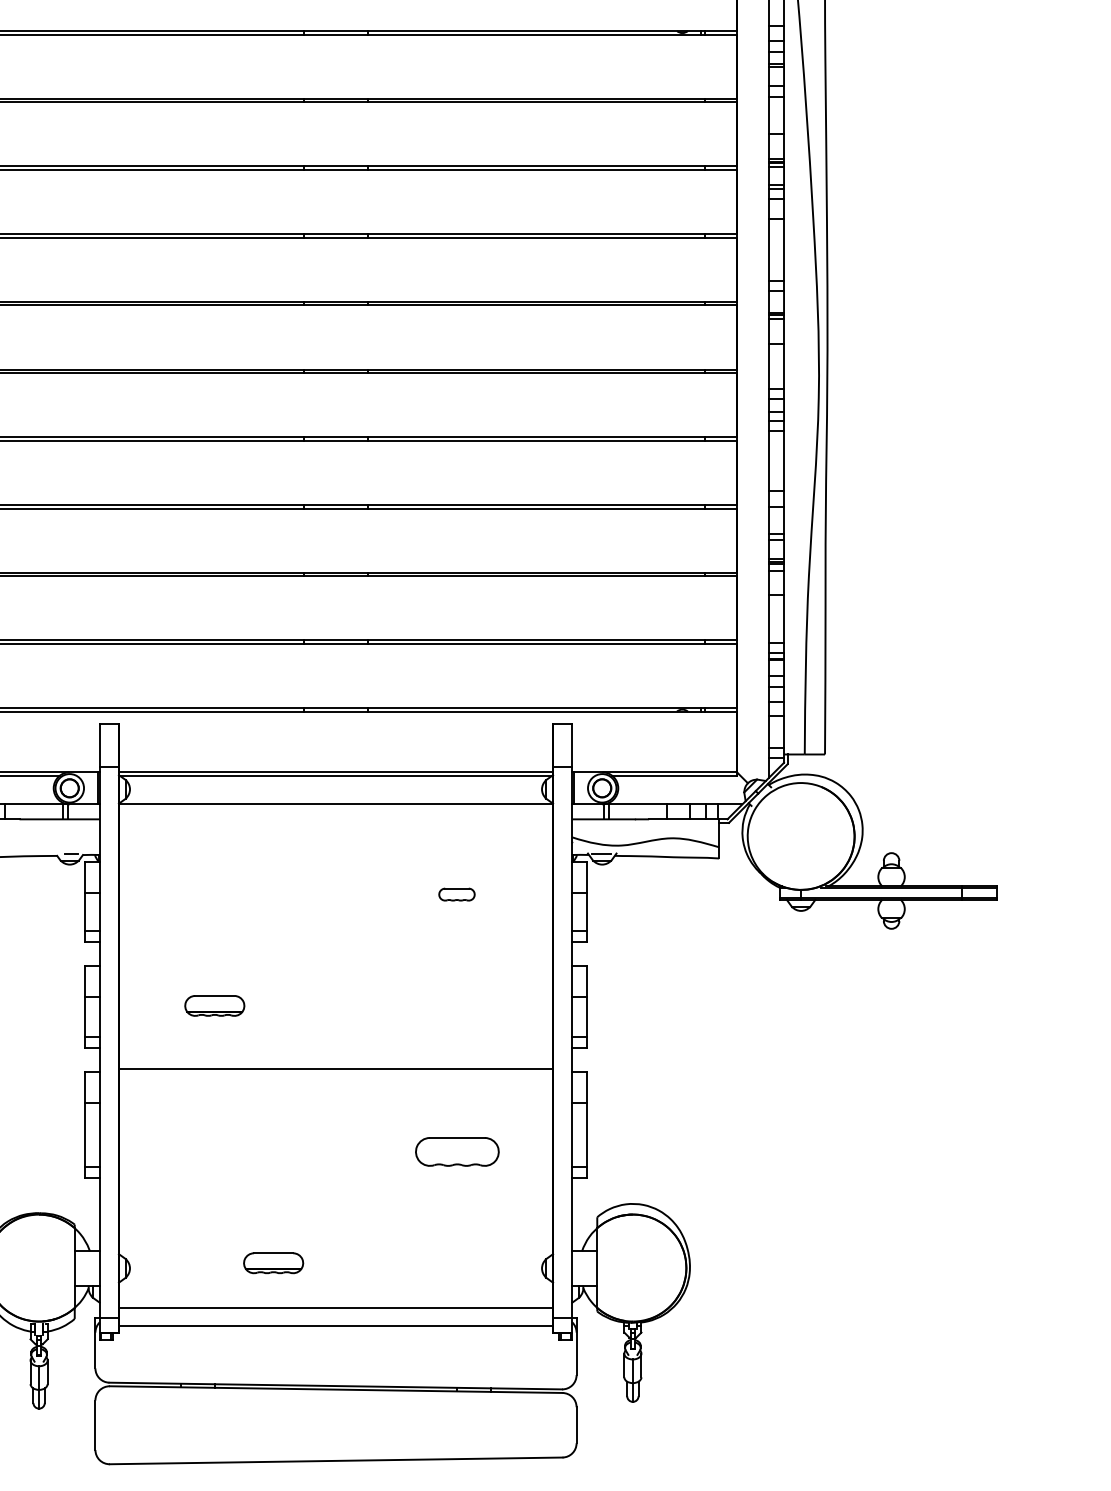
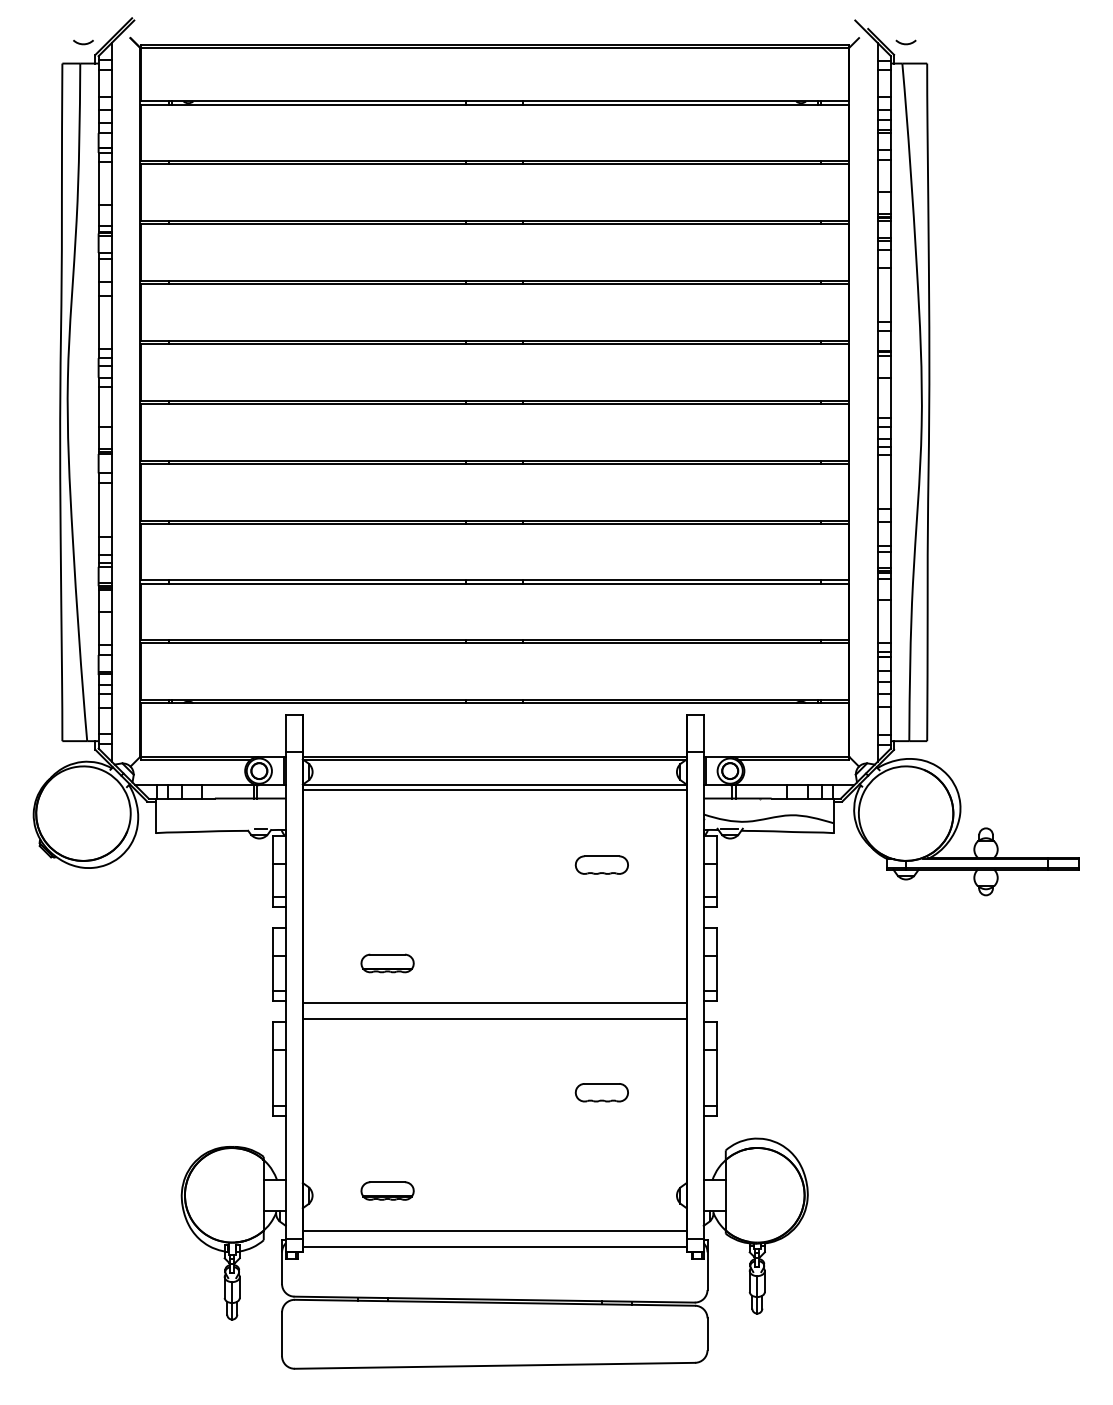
line: (335, 810) -> (494, 790), added
part: (456, 893) -> (601, 864), size x1.67
line: (335, 1051) -> (494, 1003), added
part: (456, 1151) -> (601, 1092), size x0.71
part: (273, 1262) -> (387, 1190), moved

